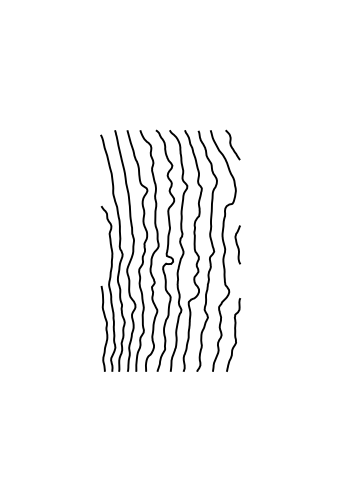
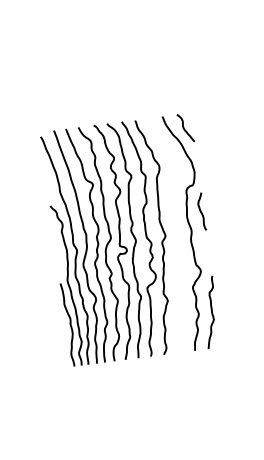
curve: (237, 244) -> (201, 211), moved
part: (158, 250) -> (111, 241), moved

